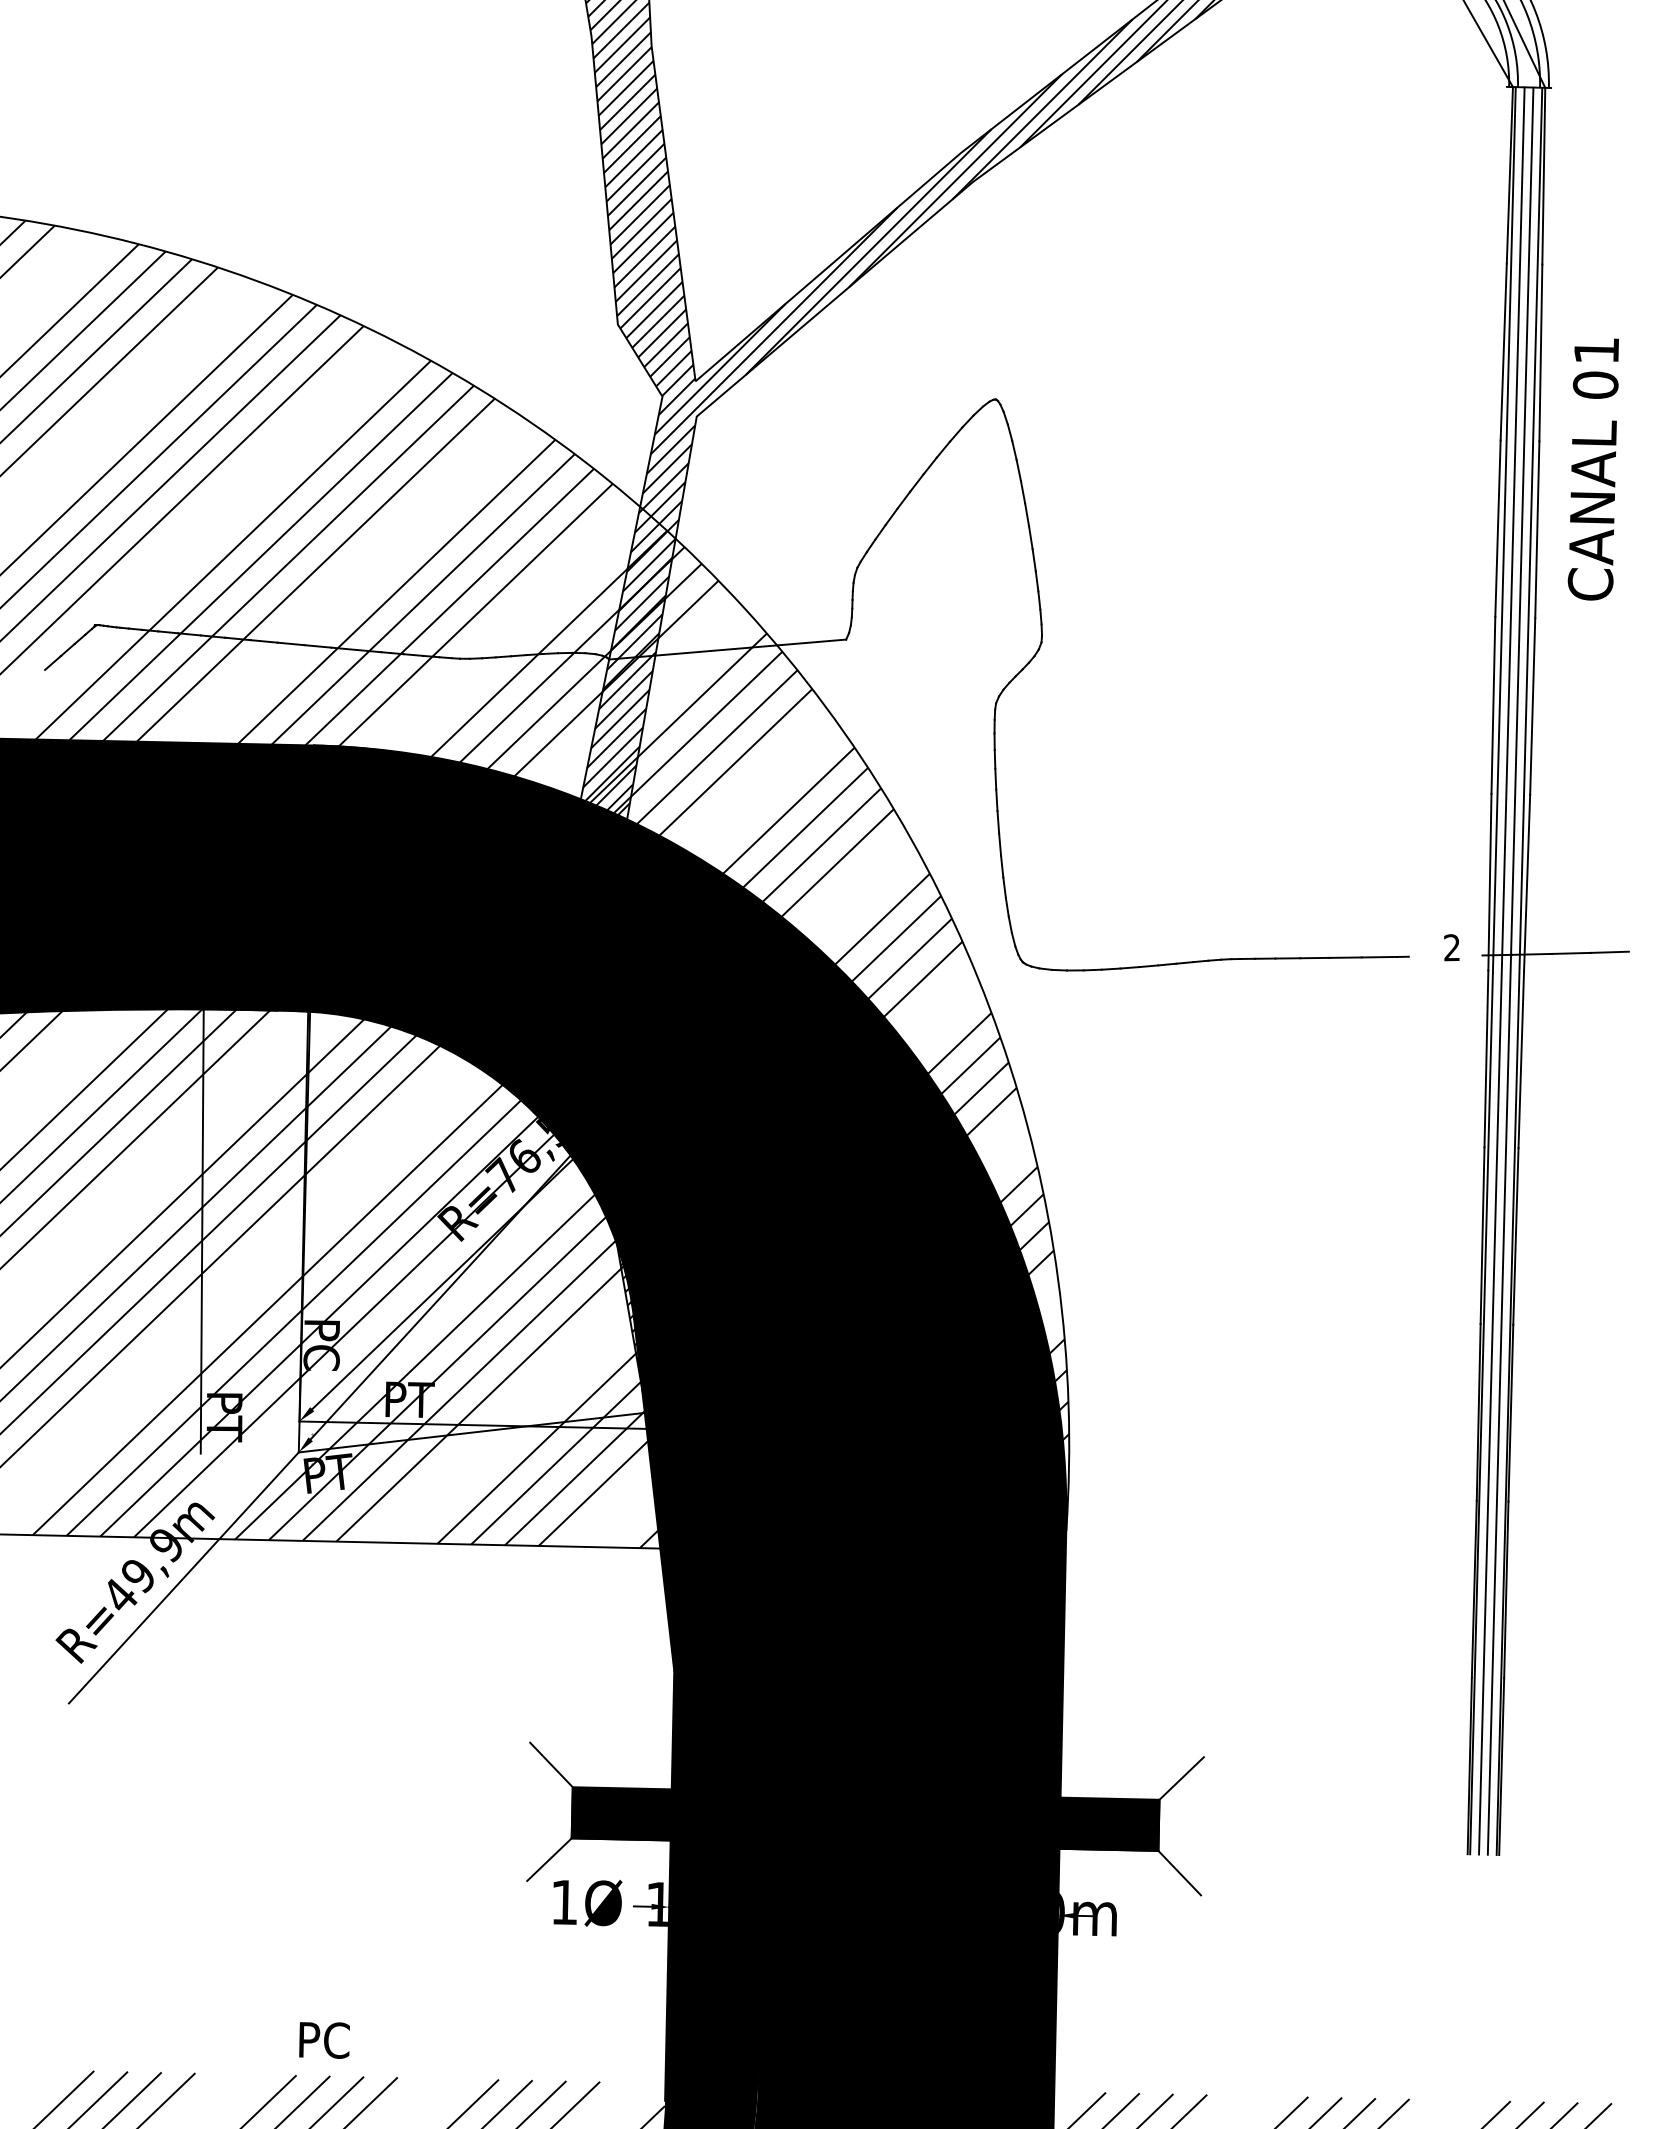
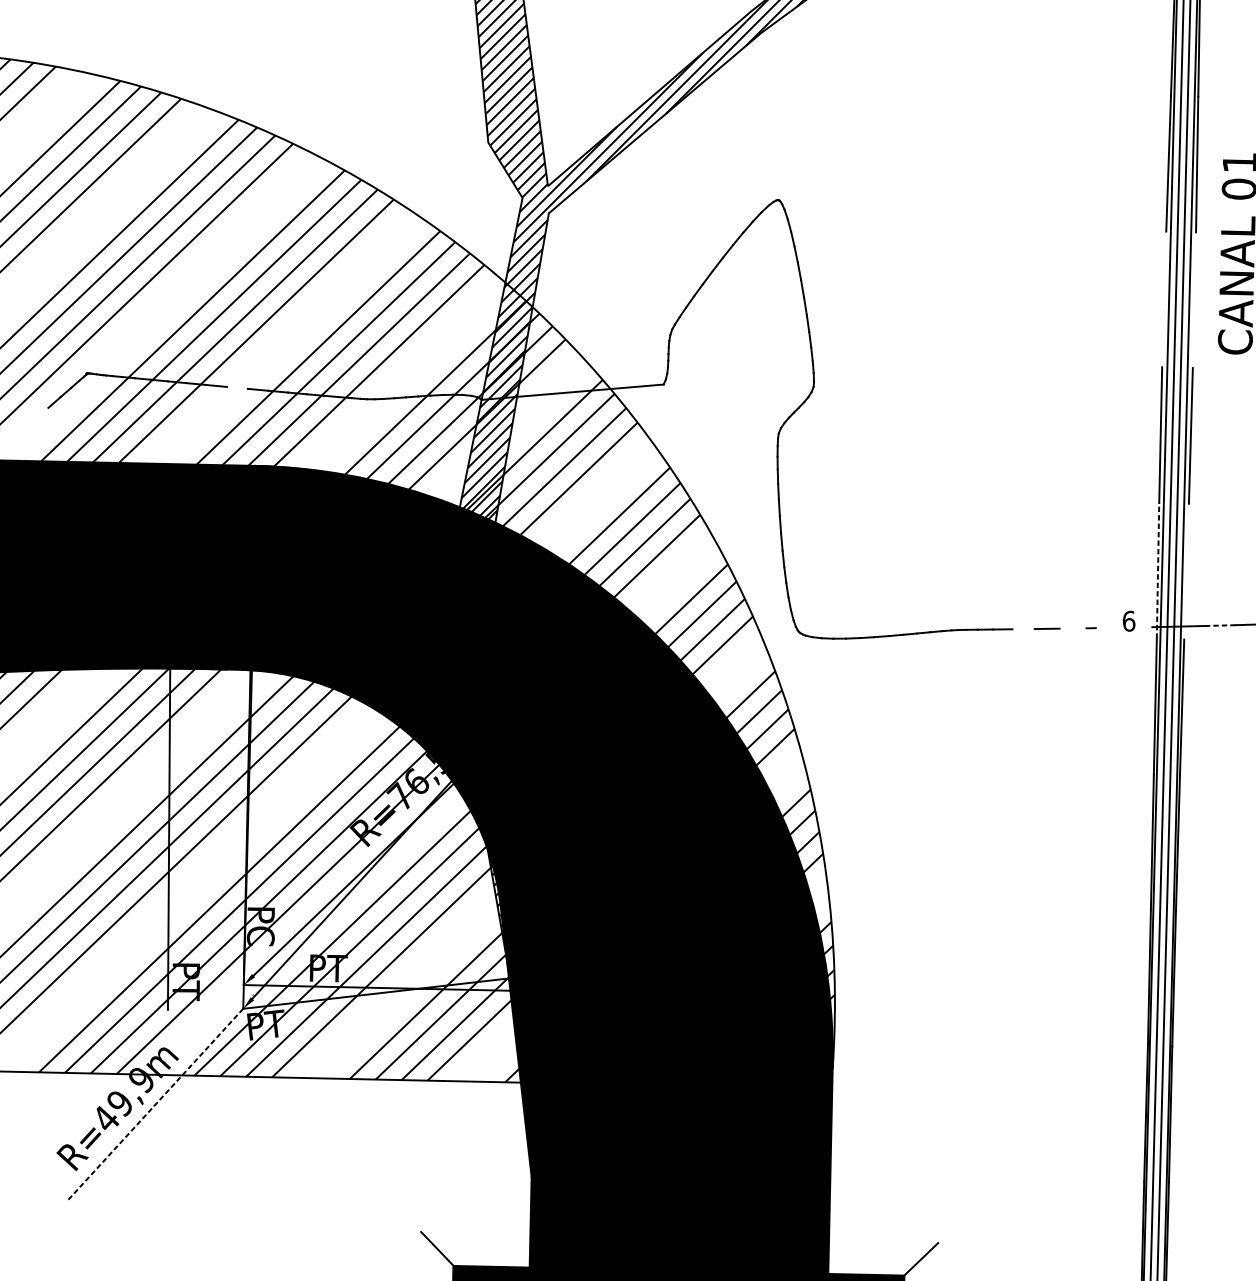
line: (1497, 528) -> (1163, 299), removed
line: (1537, 529) -> (1194, 300), removed
line: (290, 643) -> (236, 387), removed
line: (1489, 881) -> (1157, 570), solid -> dashed
line: (1527, 882) -> (1186, 571), removed
text: (1452, 947) -> (1129, 621), 2 -> 6
line: (1571, 953) -> (1220, 625), solid -> dashed
line: (1378, 956) -> (1072, 627), removed
line: (1314, 957) -> (1023, 628), removed
line: (183, 1578) -> (154, 1105), solid -> dashed

